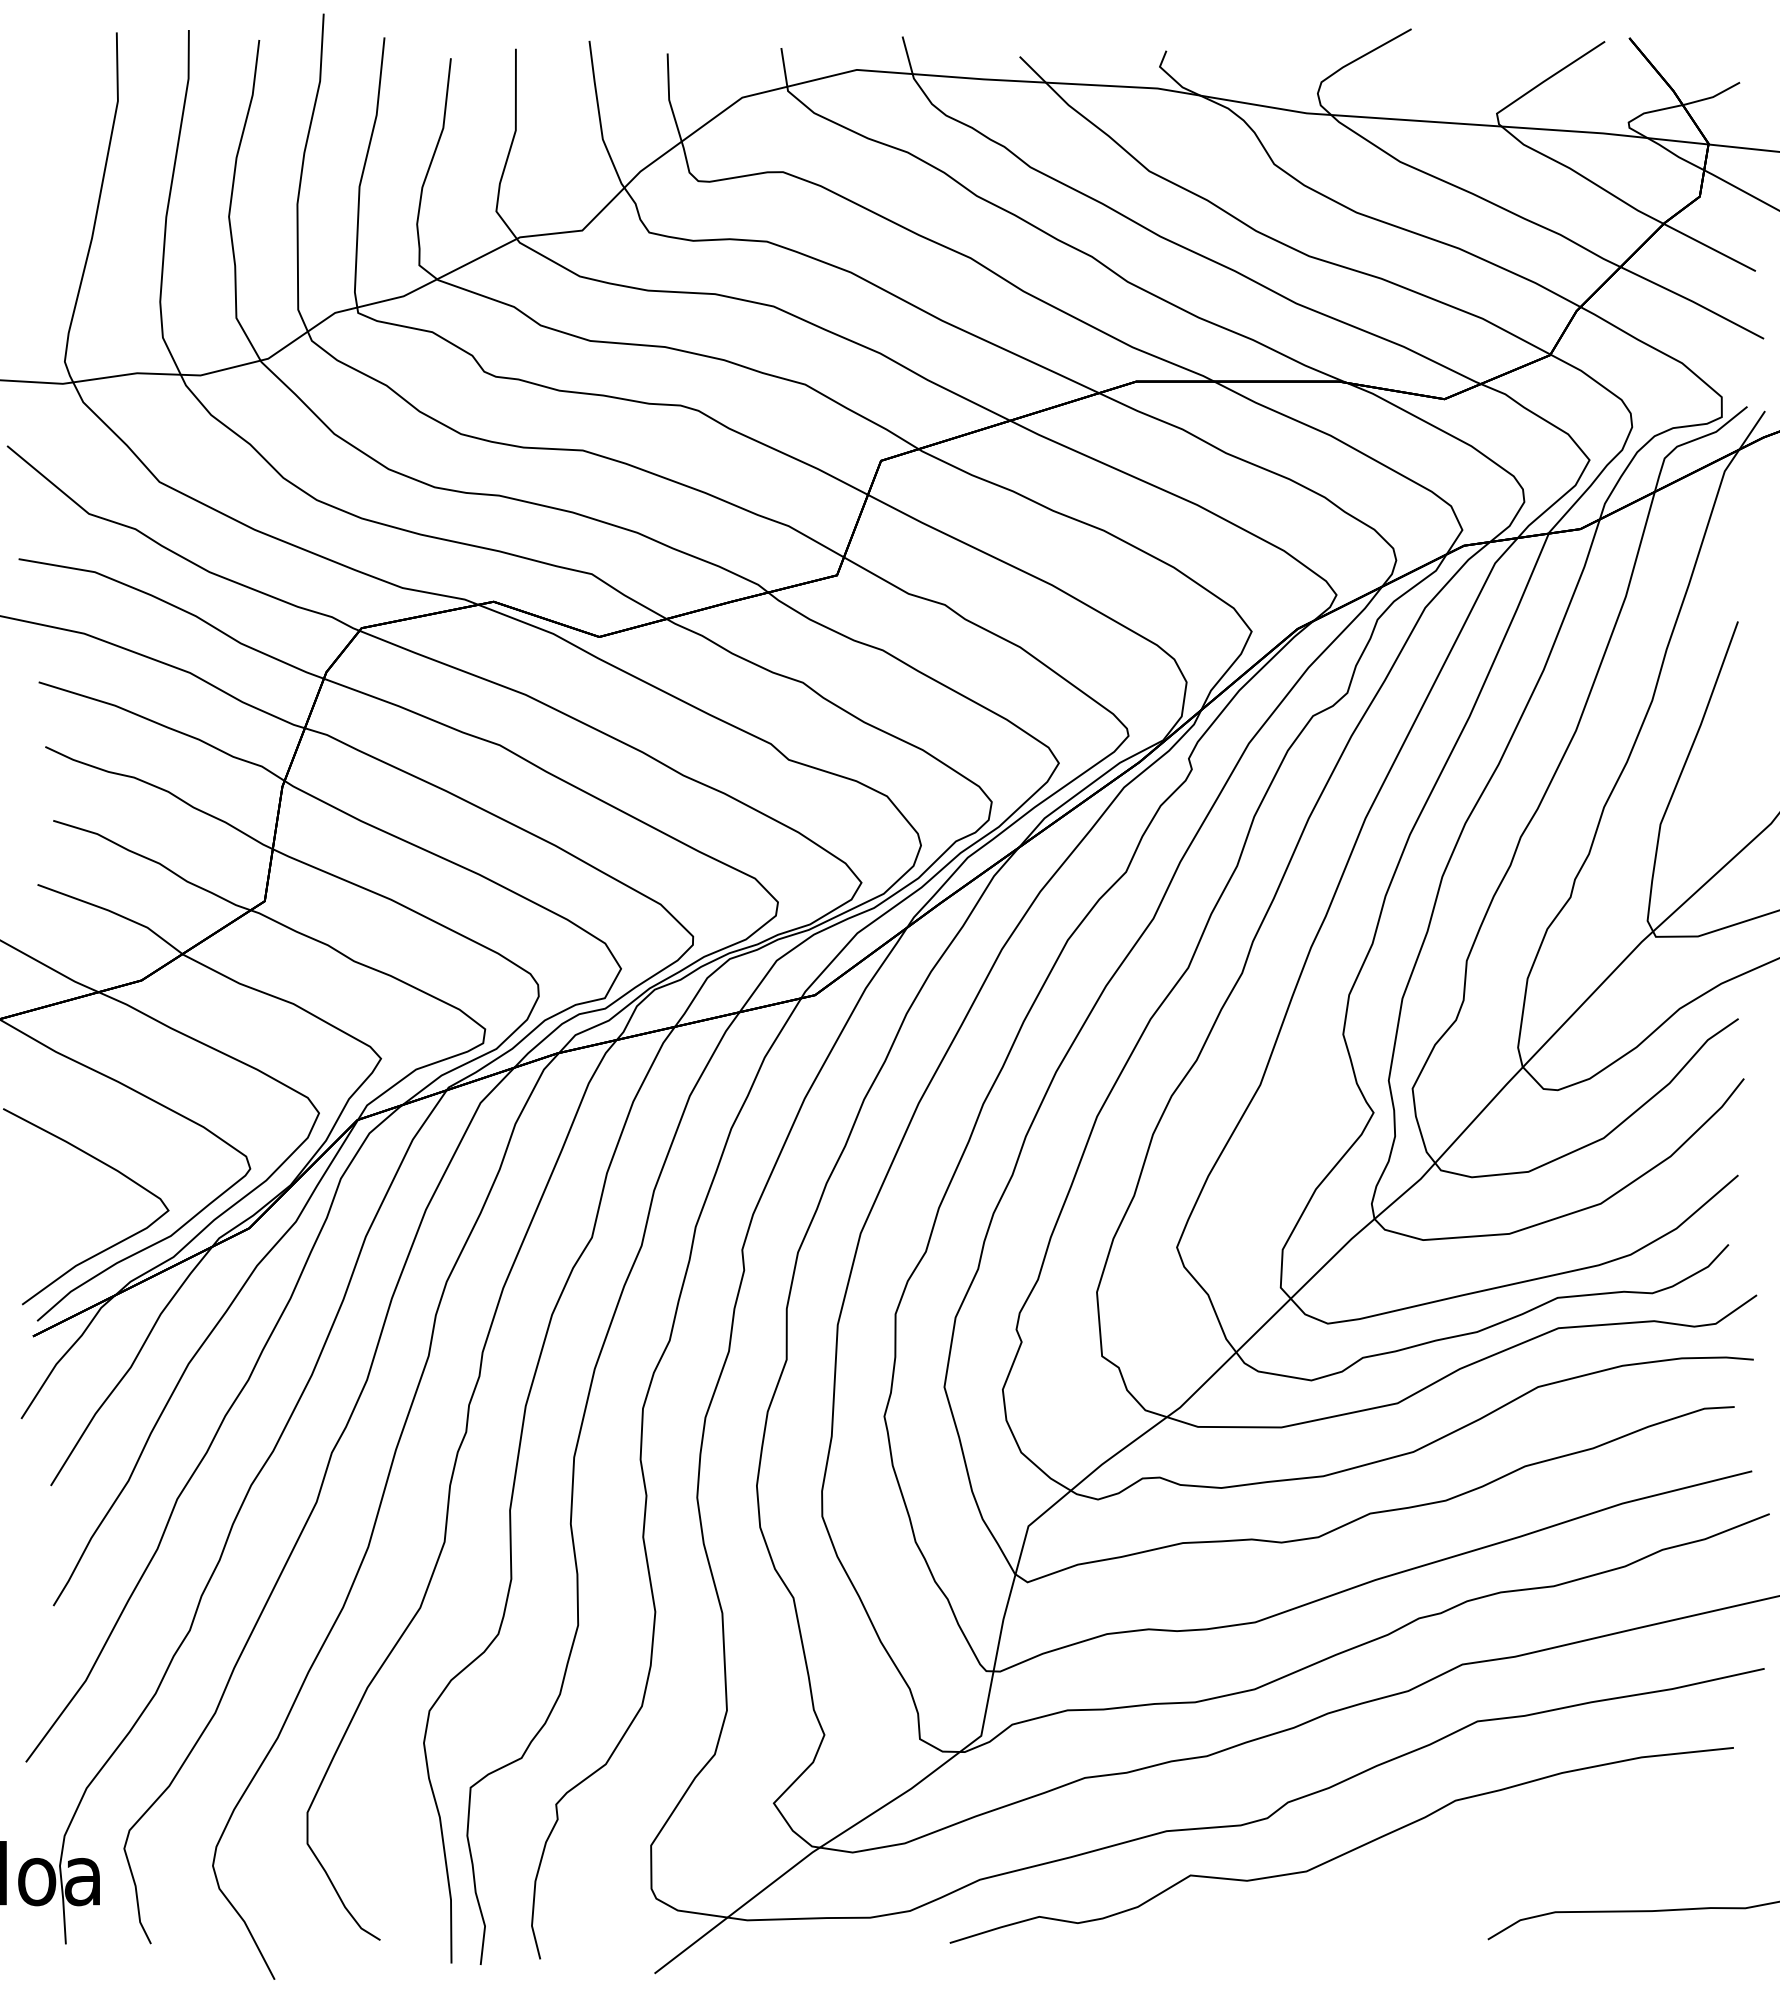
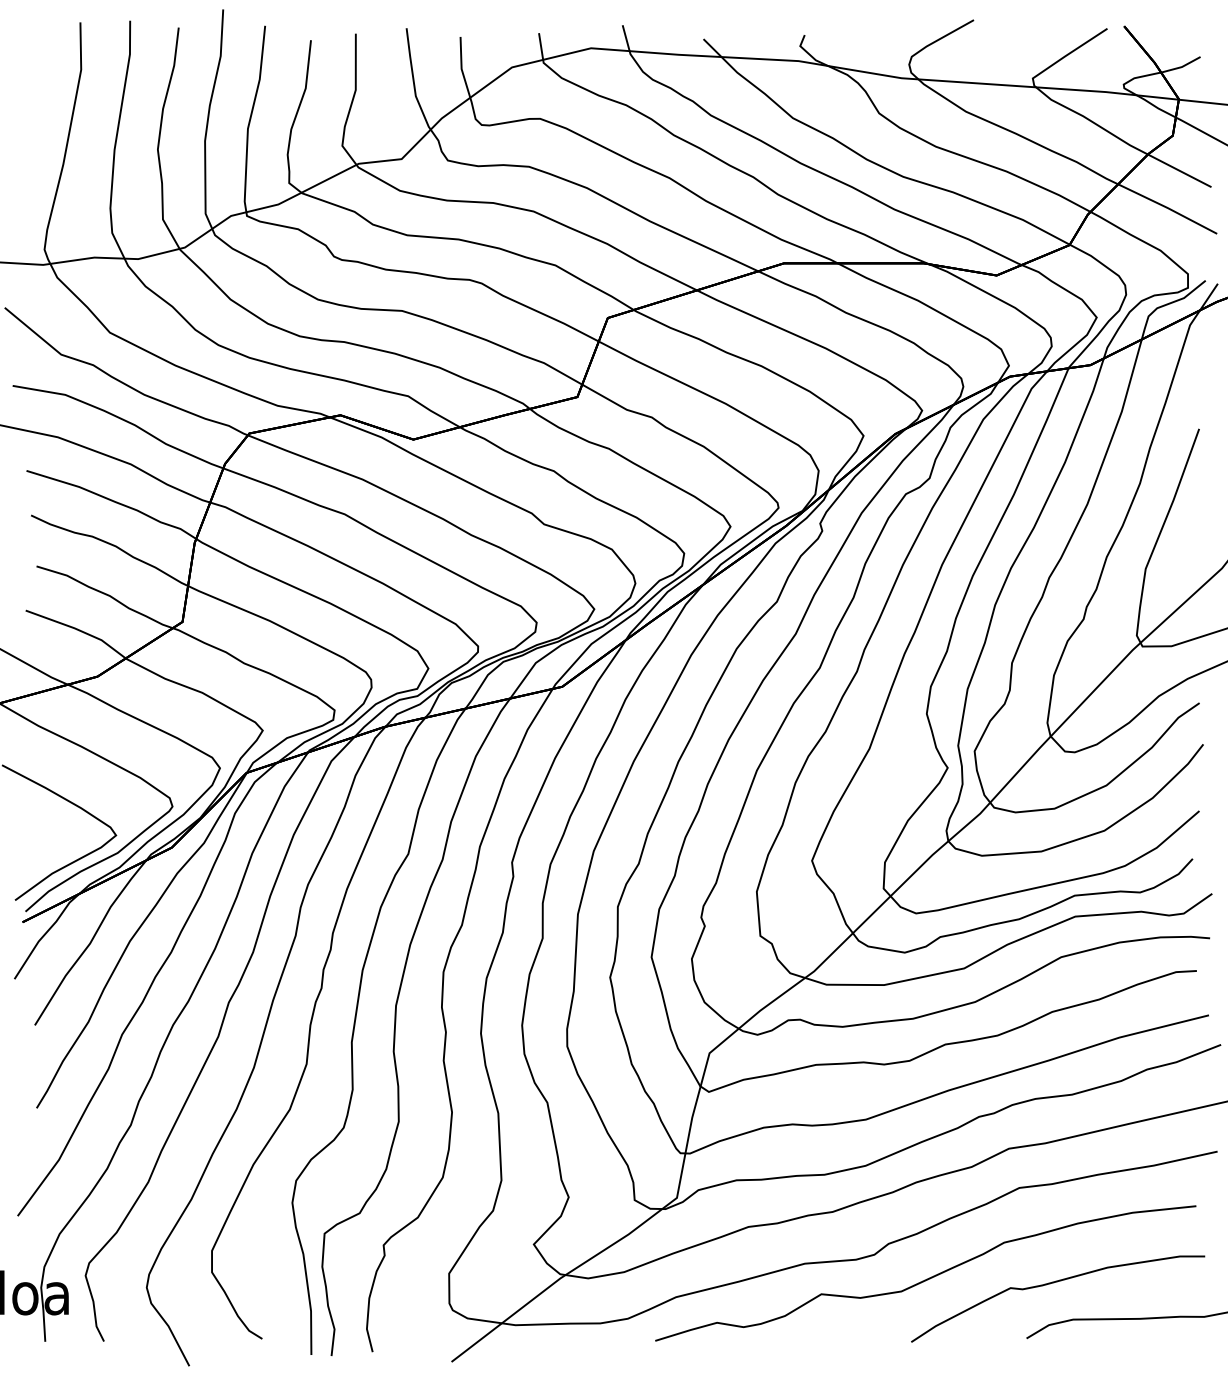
curve: (1526, 1859) -> (1053, 1283), added

